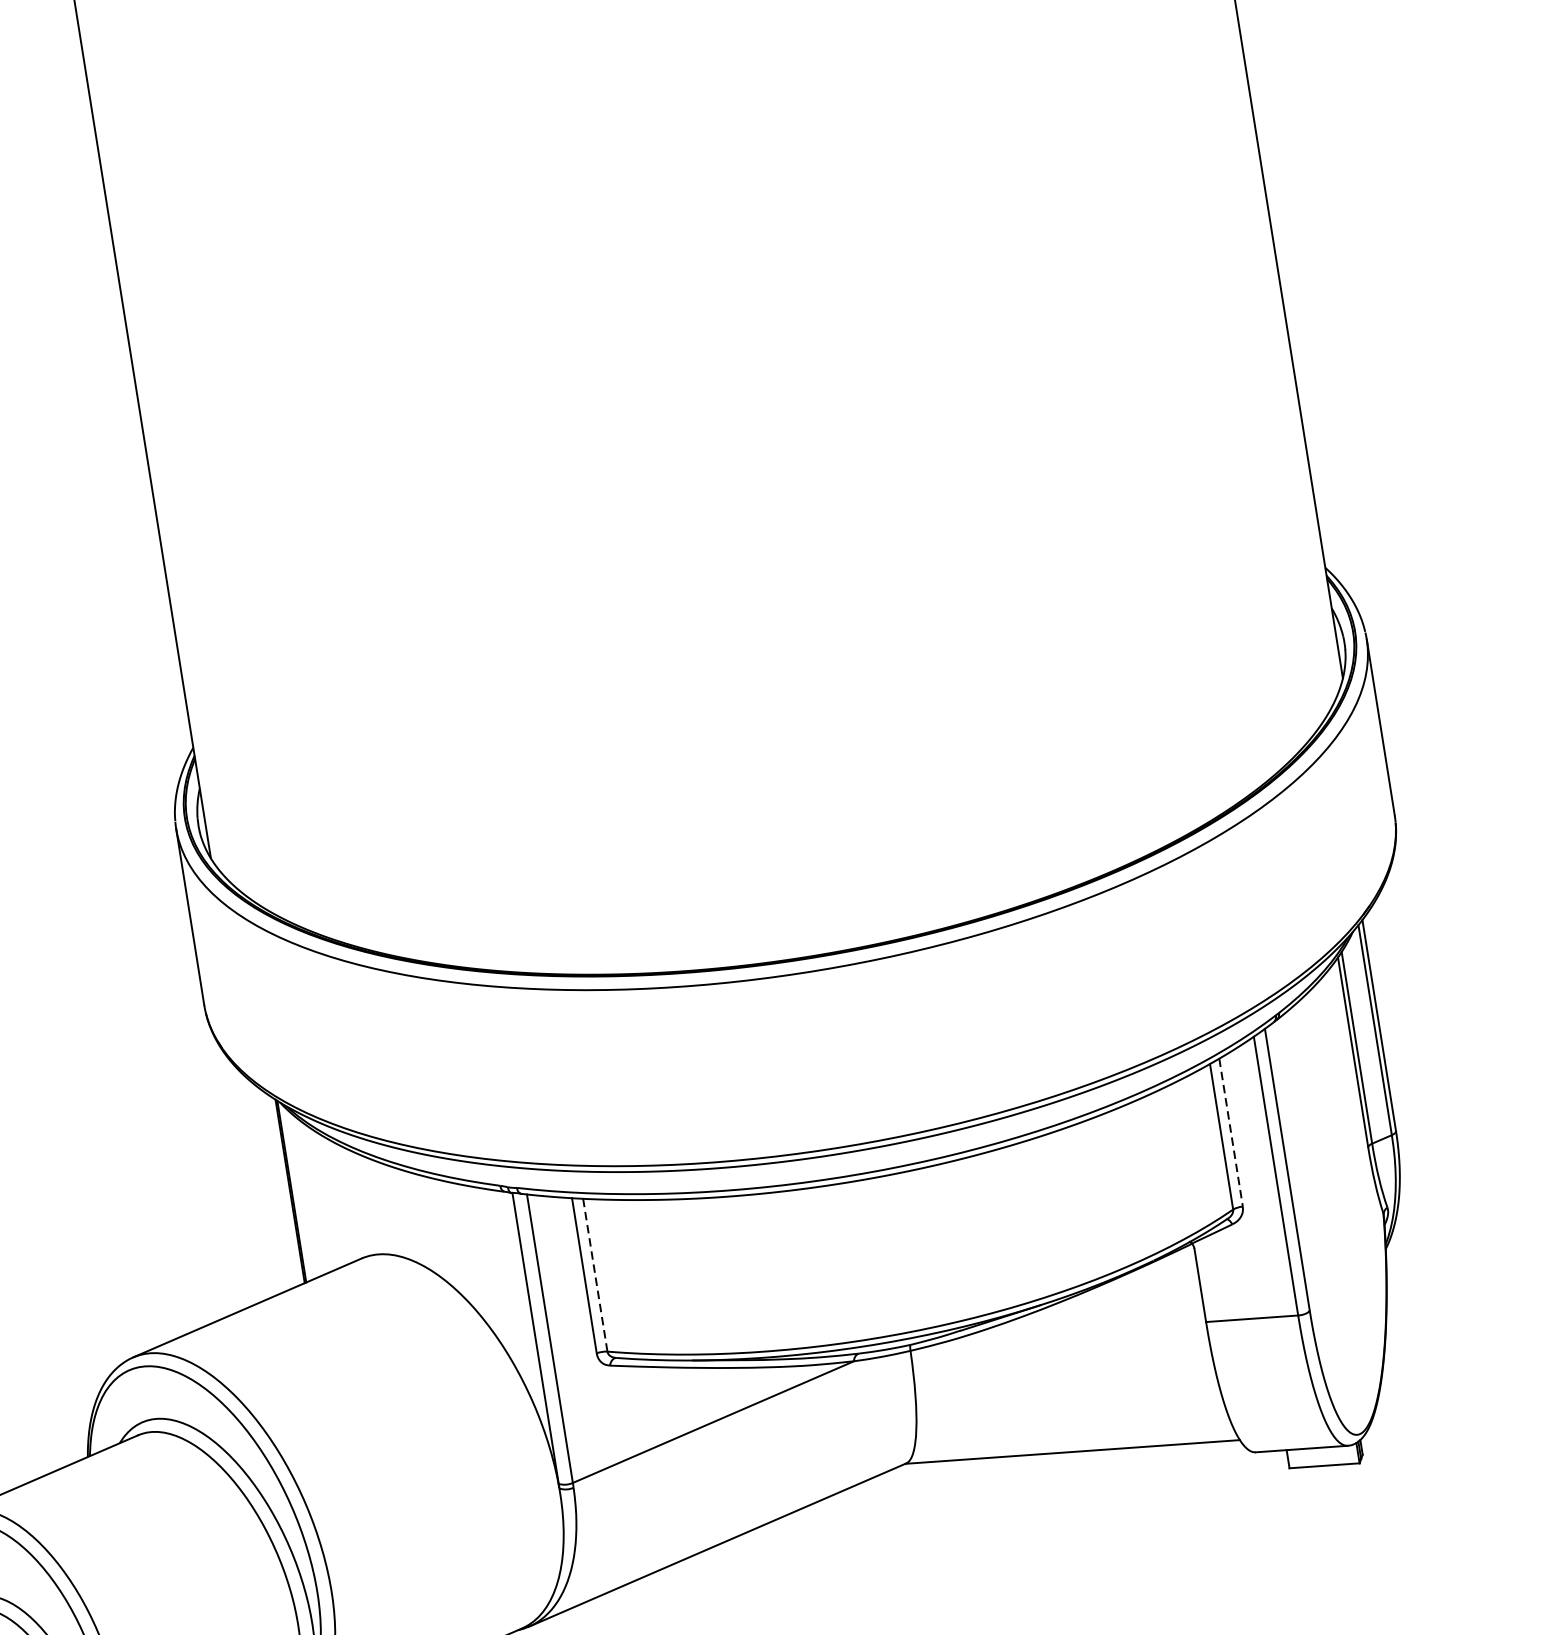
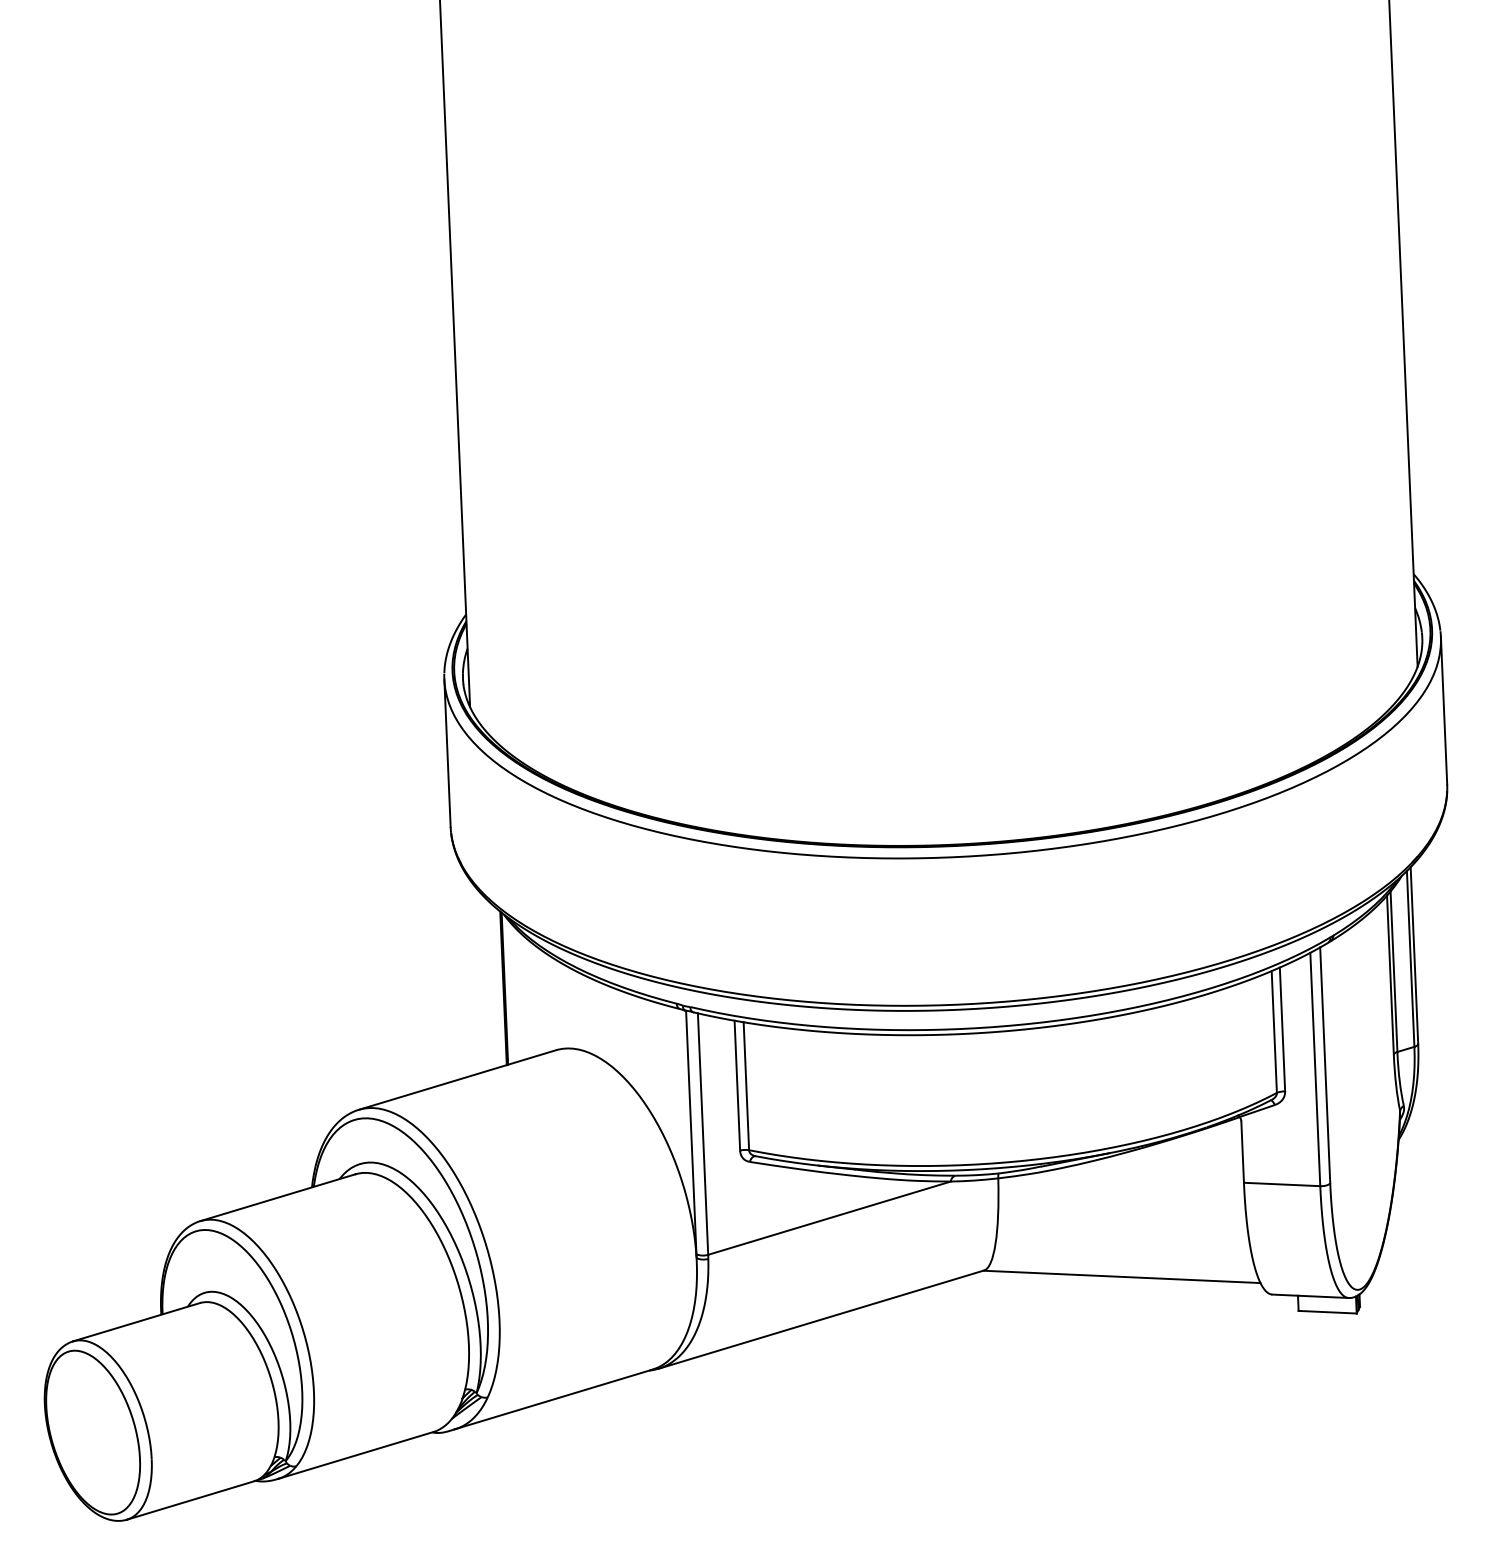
line: (1231, 1132) -> (1282, 1029), dashed -> solid
line: (595, 1275) -> (746, 1086), dashed -> solid

